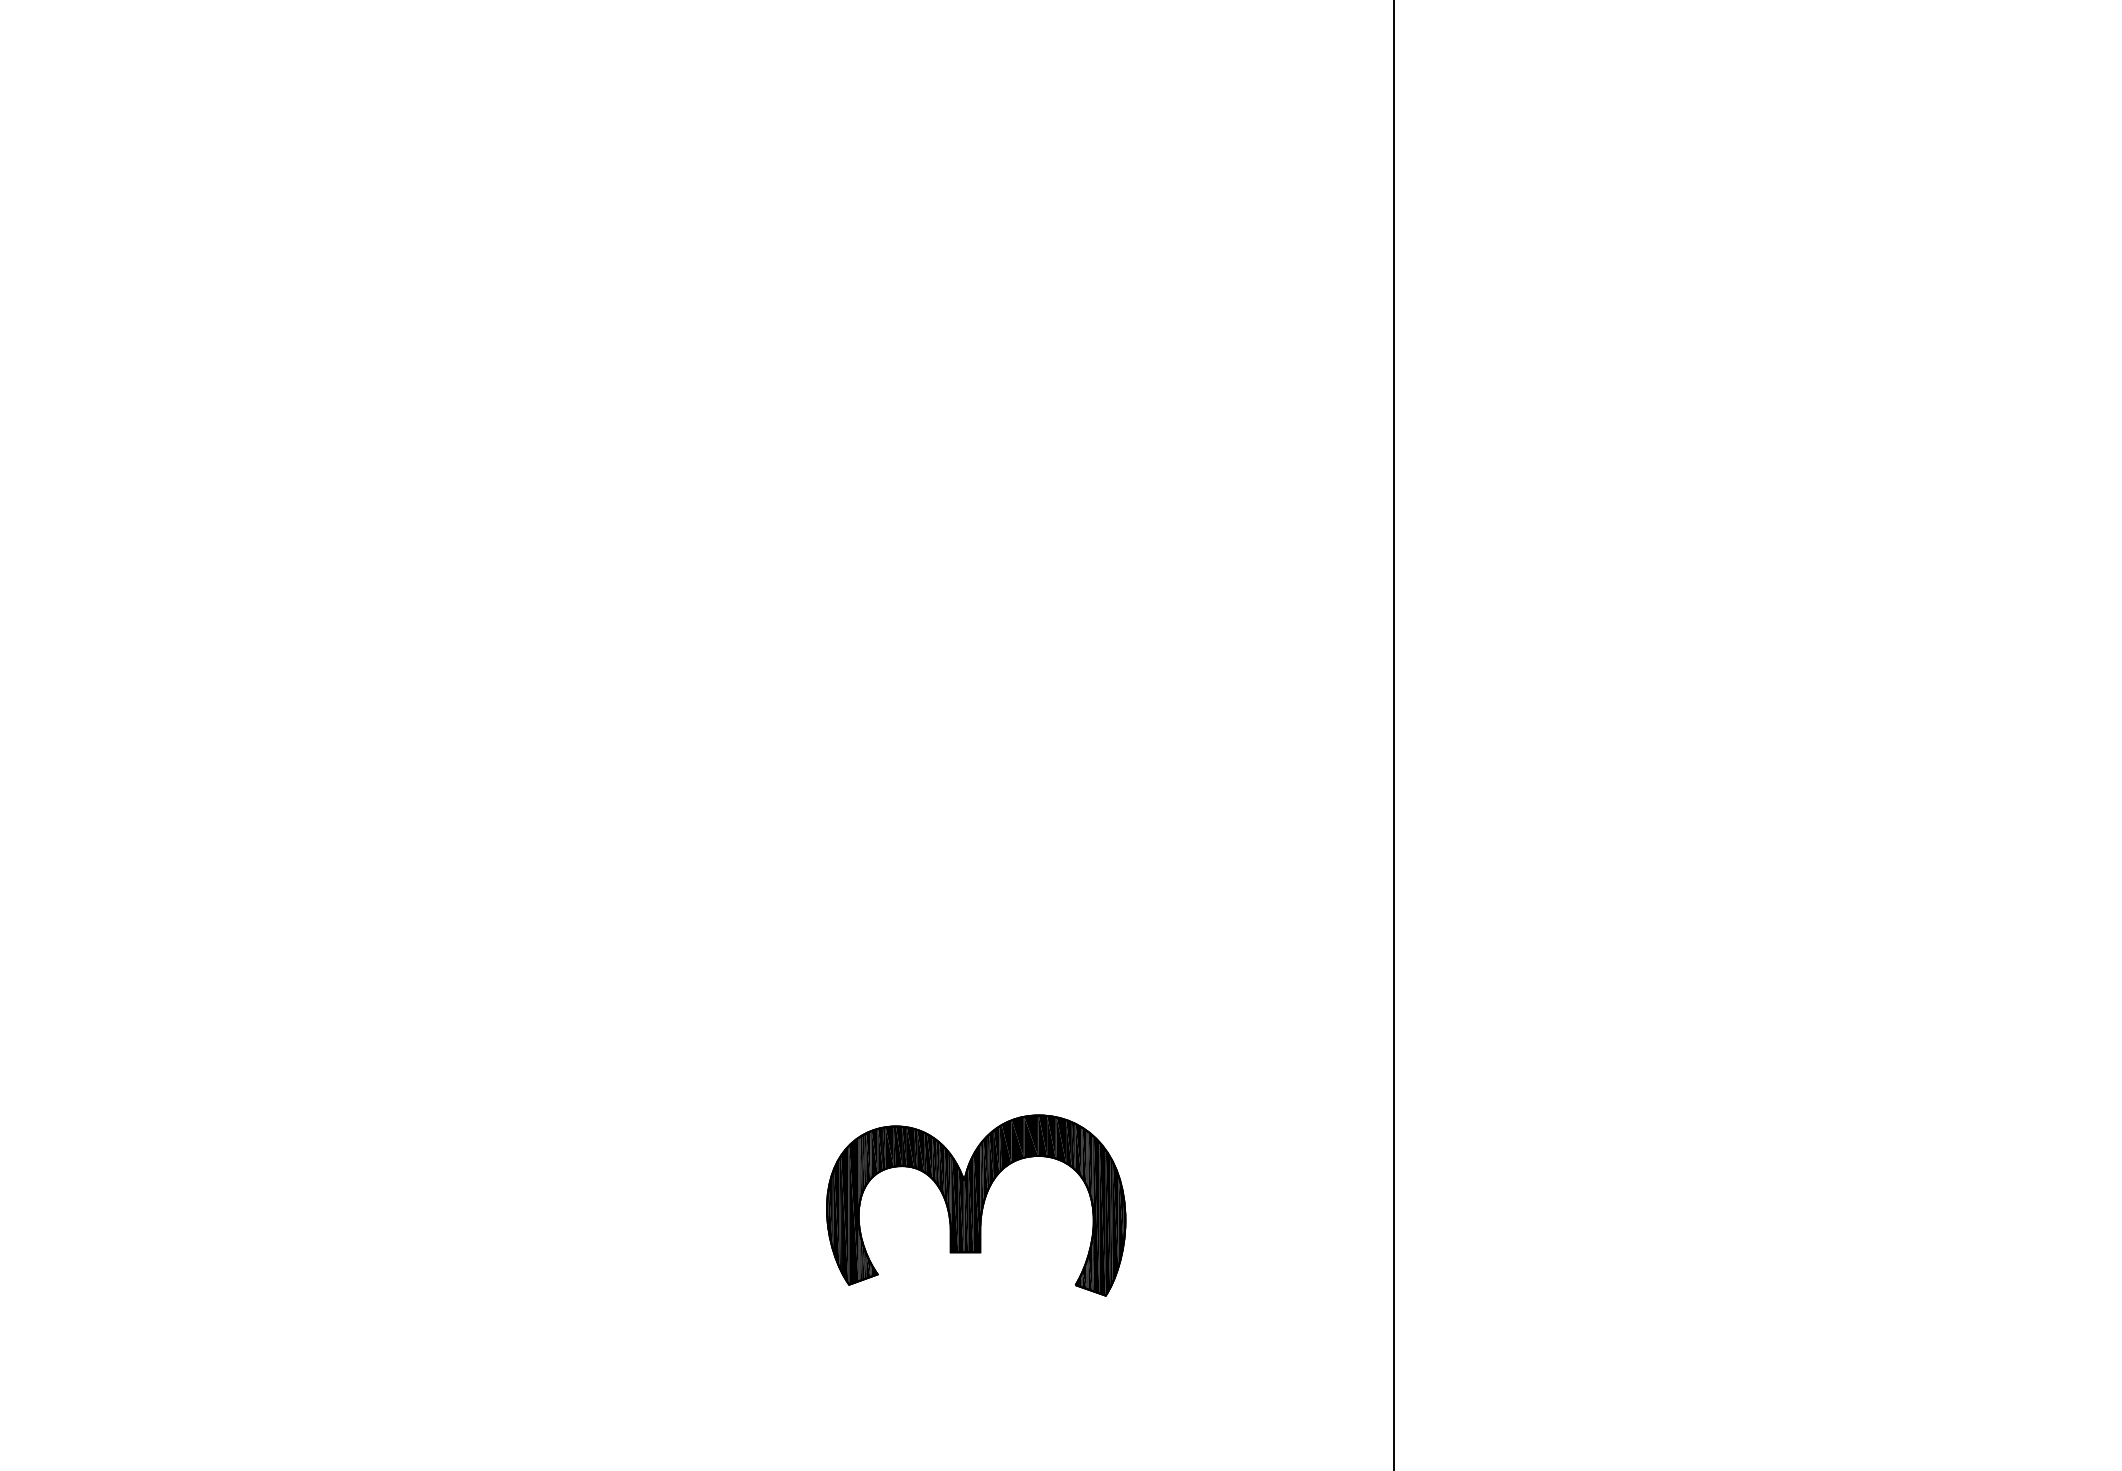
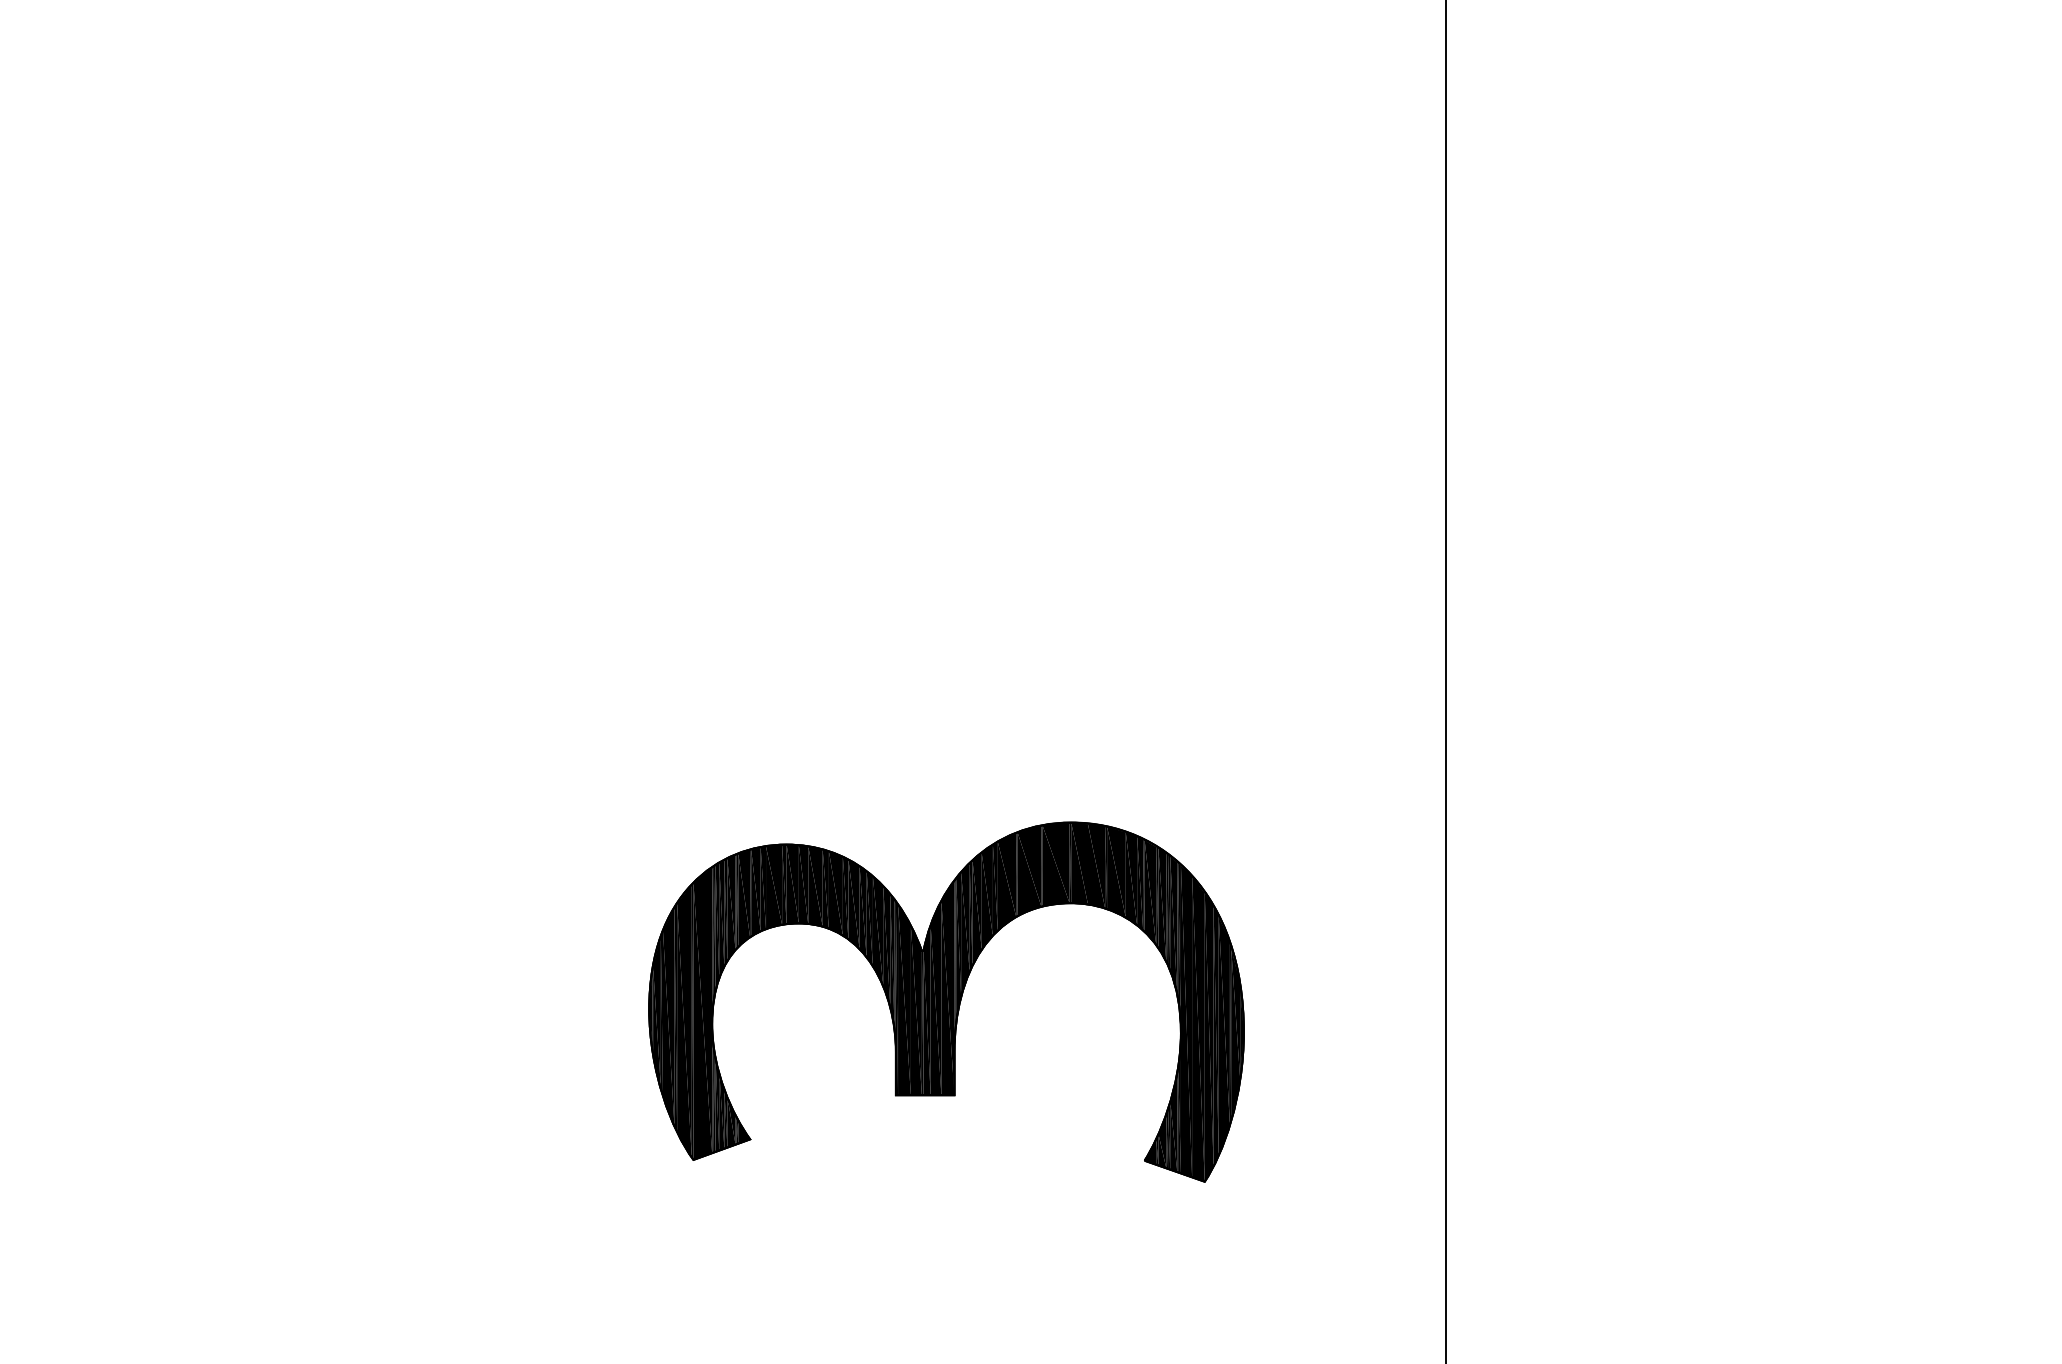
part: (975, 1205) -> (945, 1002), size x1.67

